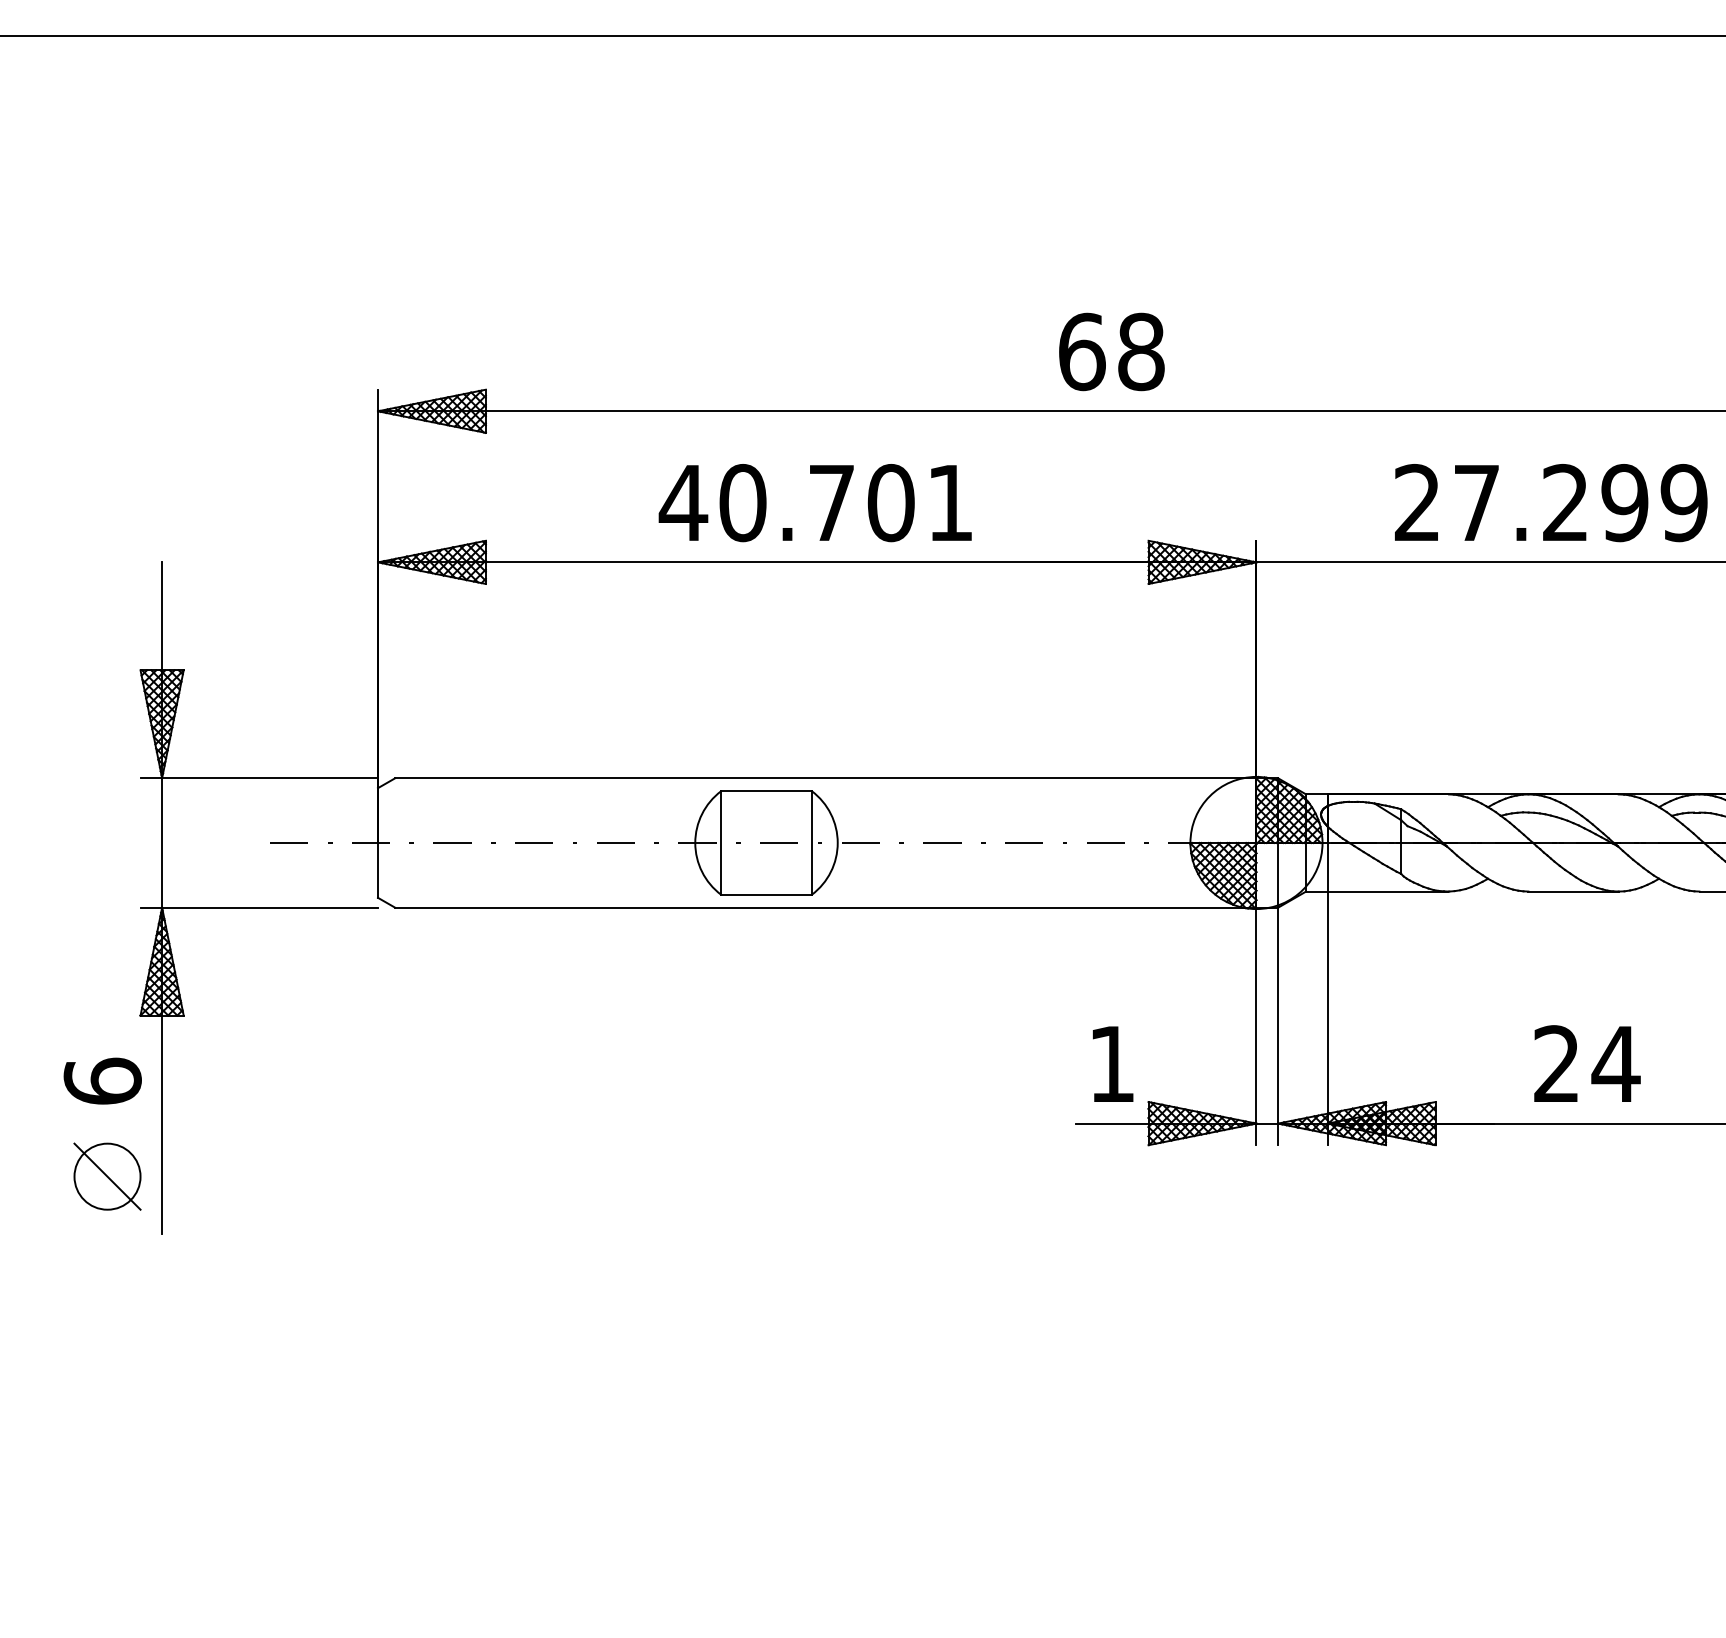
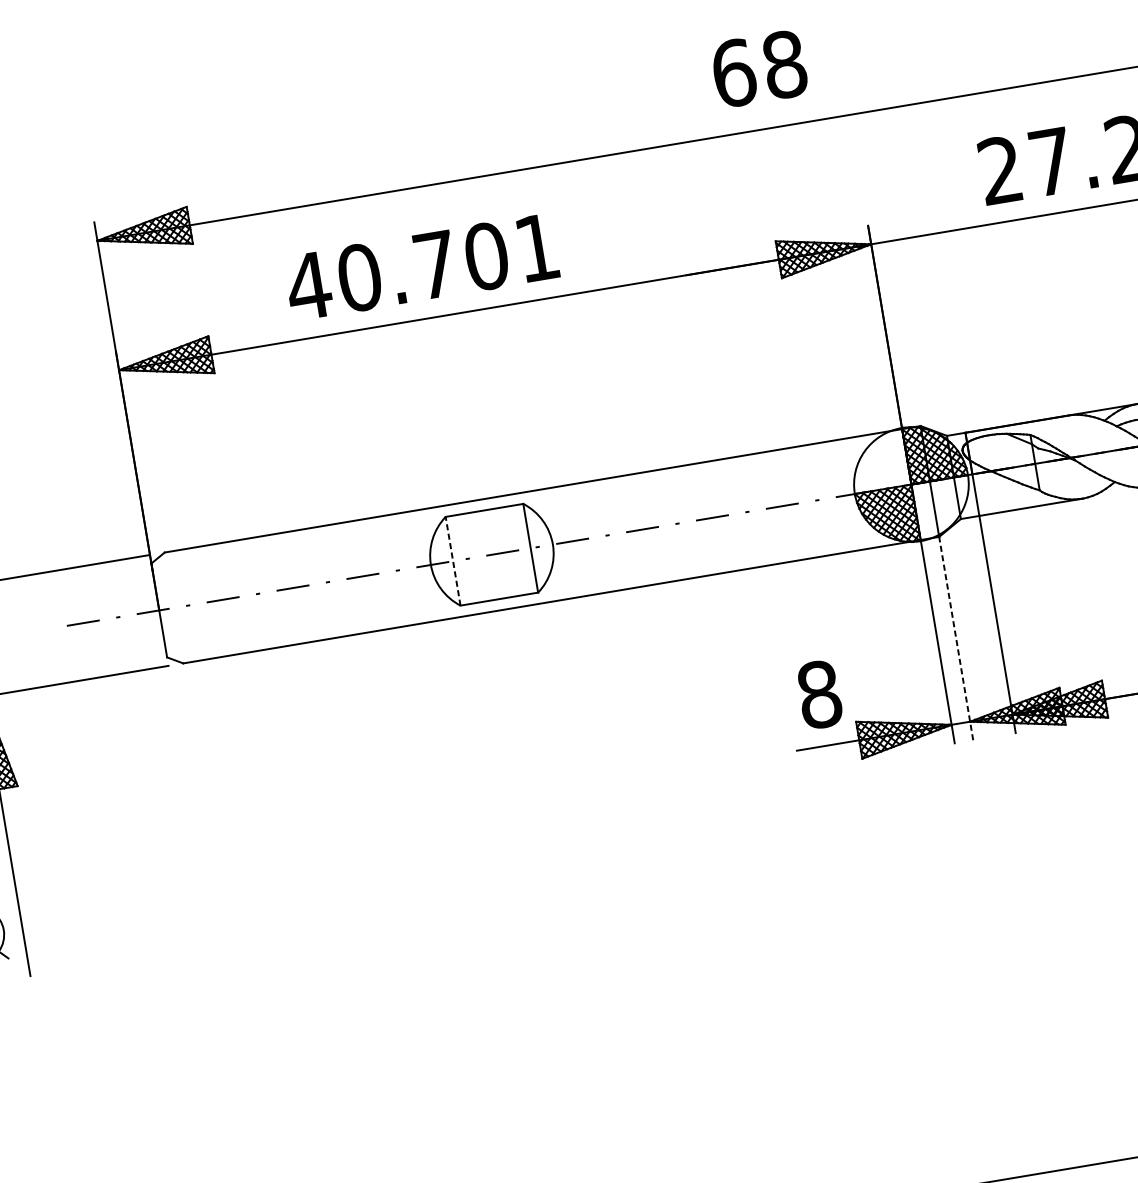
text: (1111, 351) -> (759, 68), moved
text: (814, 503) -> (421, 267), moved
line: (721, 843) -> (453, 561), solid -> dashed
line: (1278, 1026) -> (956, 638), solid -> dashed
text: (1112, 1064) -> (819, 694), 1 -> 8

